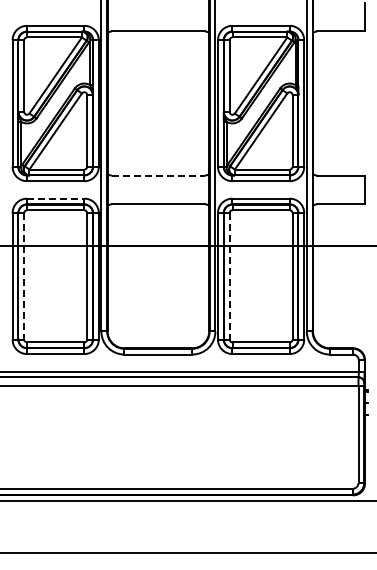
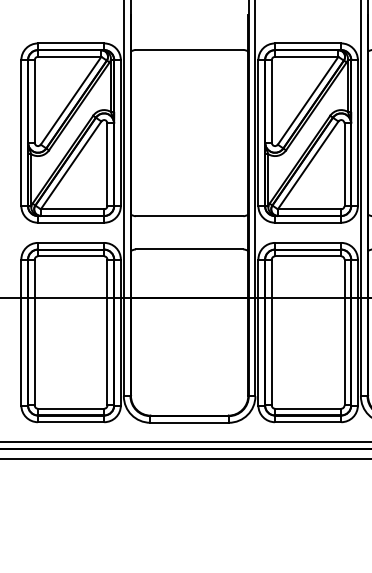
line: (158, 175) -> (189, 216), dashed -> solid
line: (55, 198) -> (70, 242), dashed -> solid
line: (24, 276) -> (35, 332), dashed -> solid
line: (229, 276) -> (271, 332), dashed -> solid

